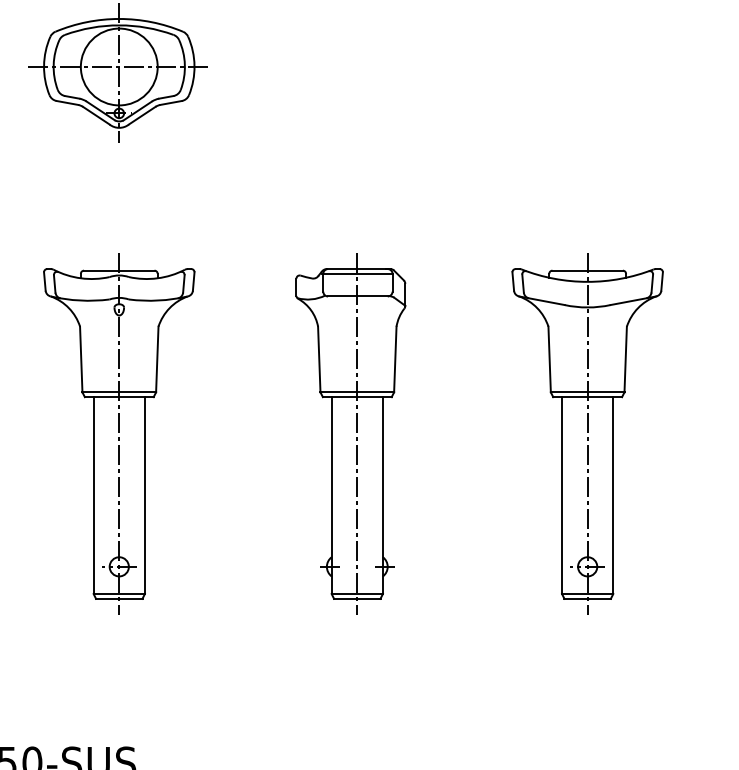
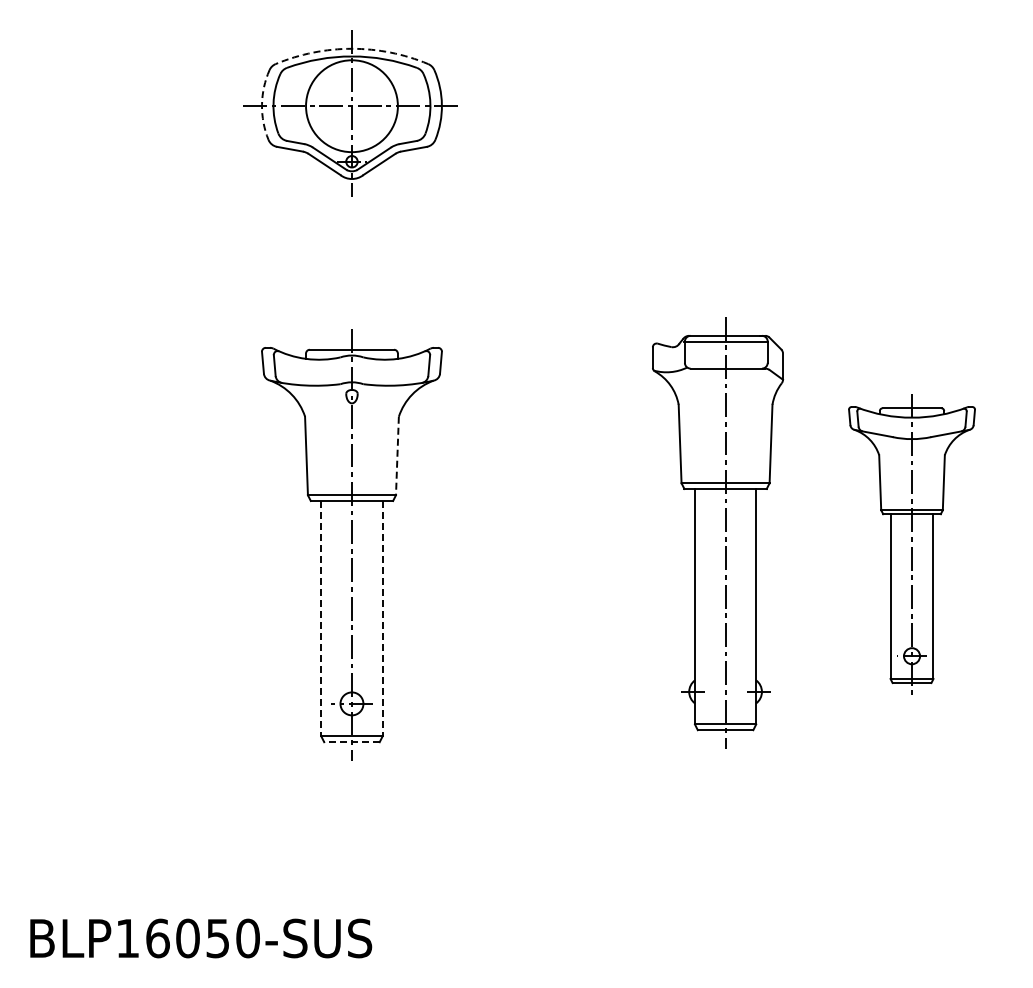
arc: (118, 18) -> (351, 48), solid -> dashed
arc: (44, 65) -> (262, 104), solid -> dashed
line: (157, 359) -> (397, 456), solid -> dashed
part: (351, 433) -> (718, 532), moved
part: (587, 433) -> (911, 544), size x0.7
line: (93, 495) -> (321, 618), solid -> dashed
line: (144, 495) -> (382, 618), solid -> dashed
line: (118, 599) -> (351, 742), solid -> dashed

